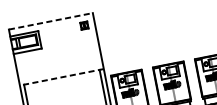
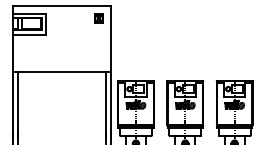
line: (51, 21) -> (62, 6), dashed -> solid
line: (61, 77) -> (61, 71), dashed -> solid

